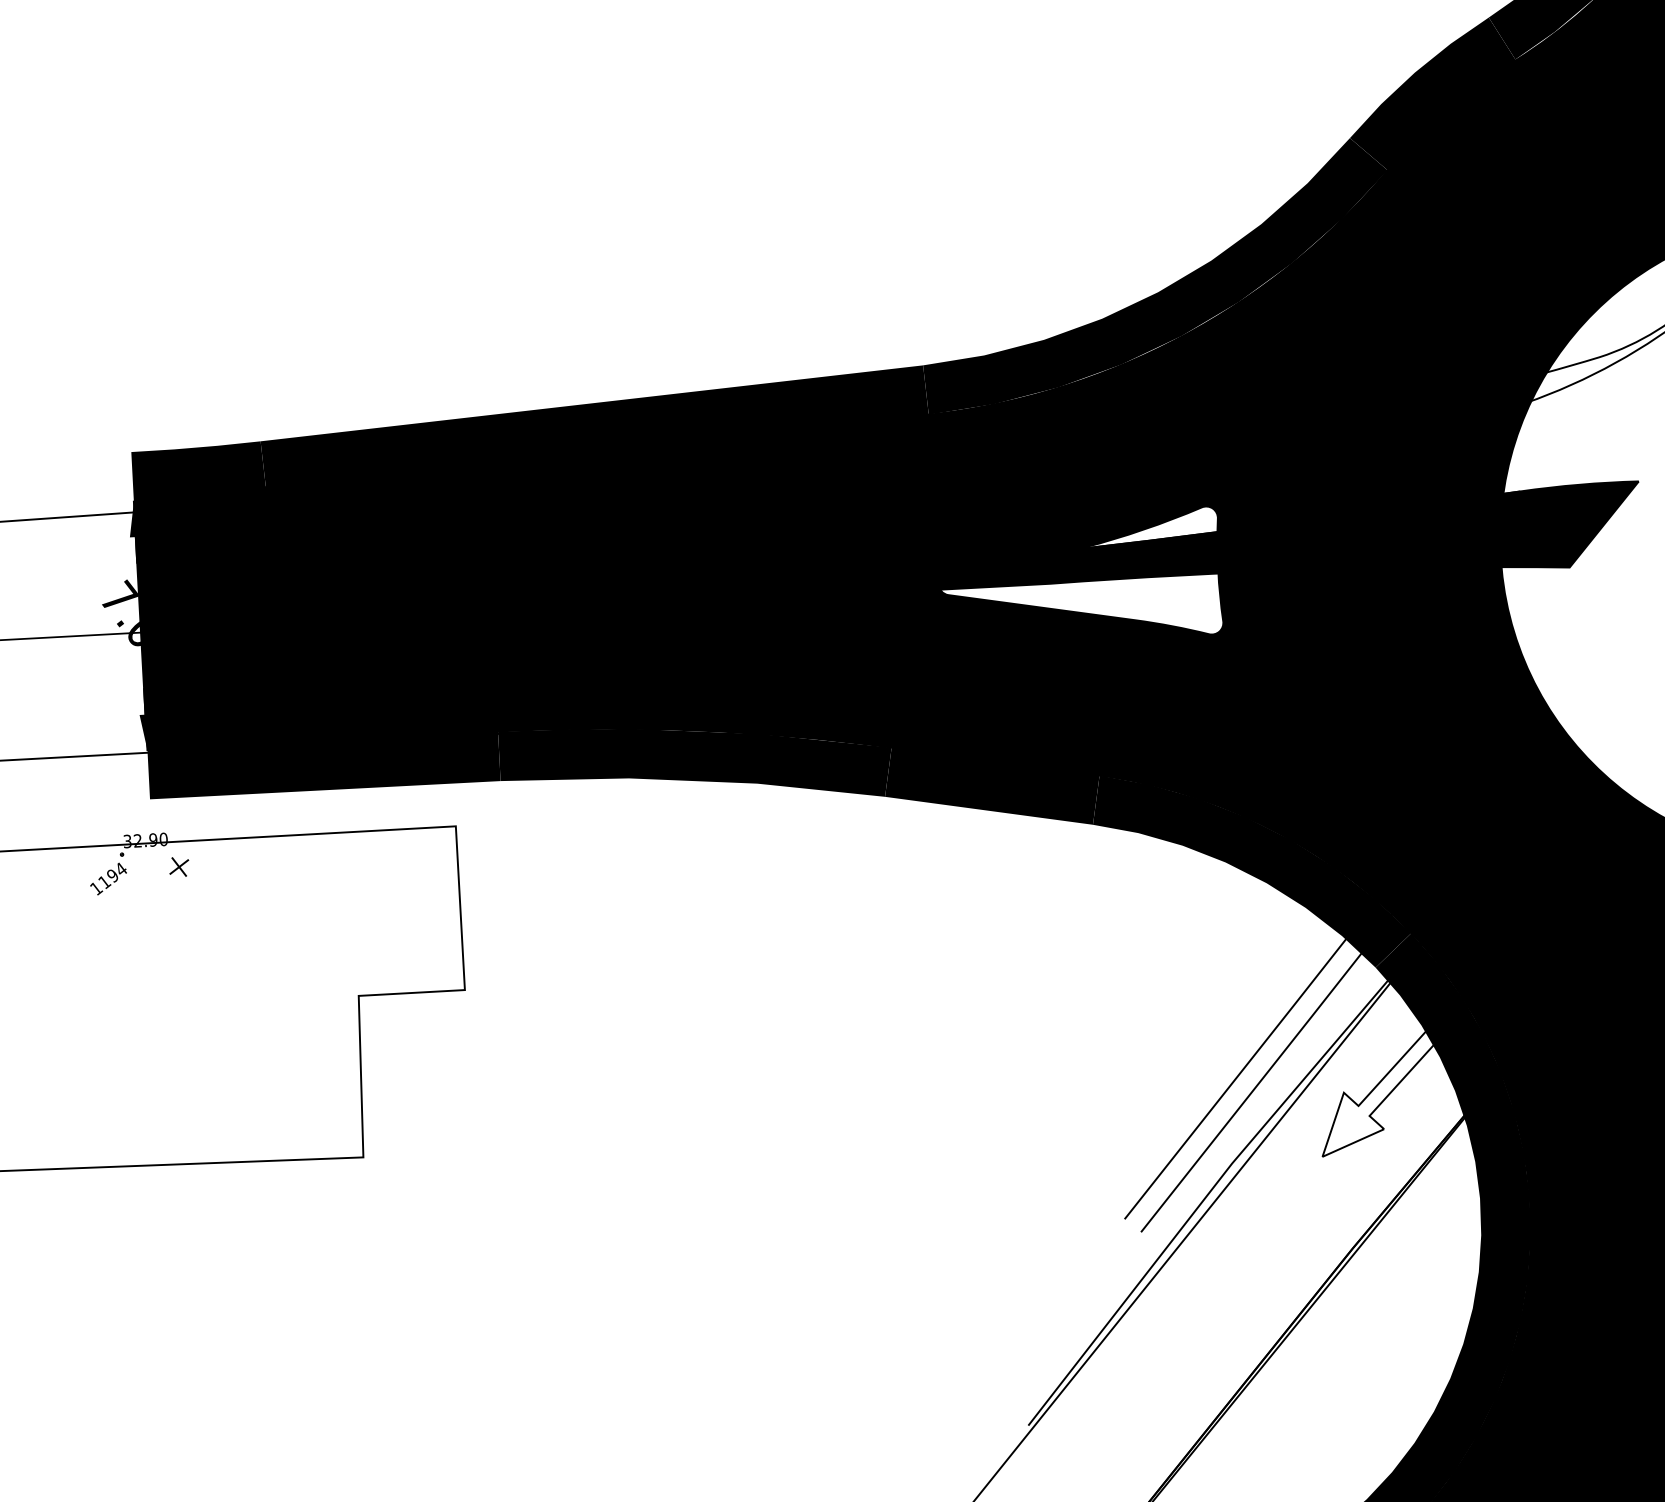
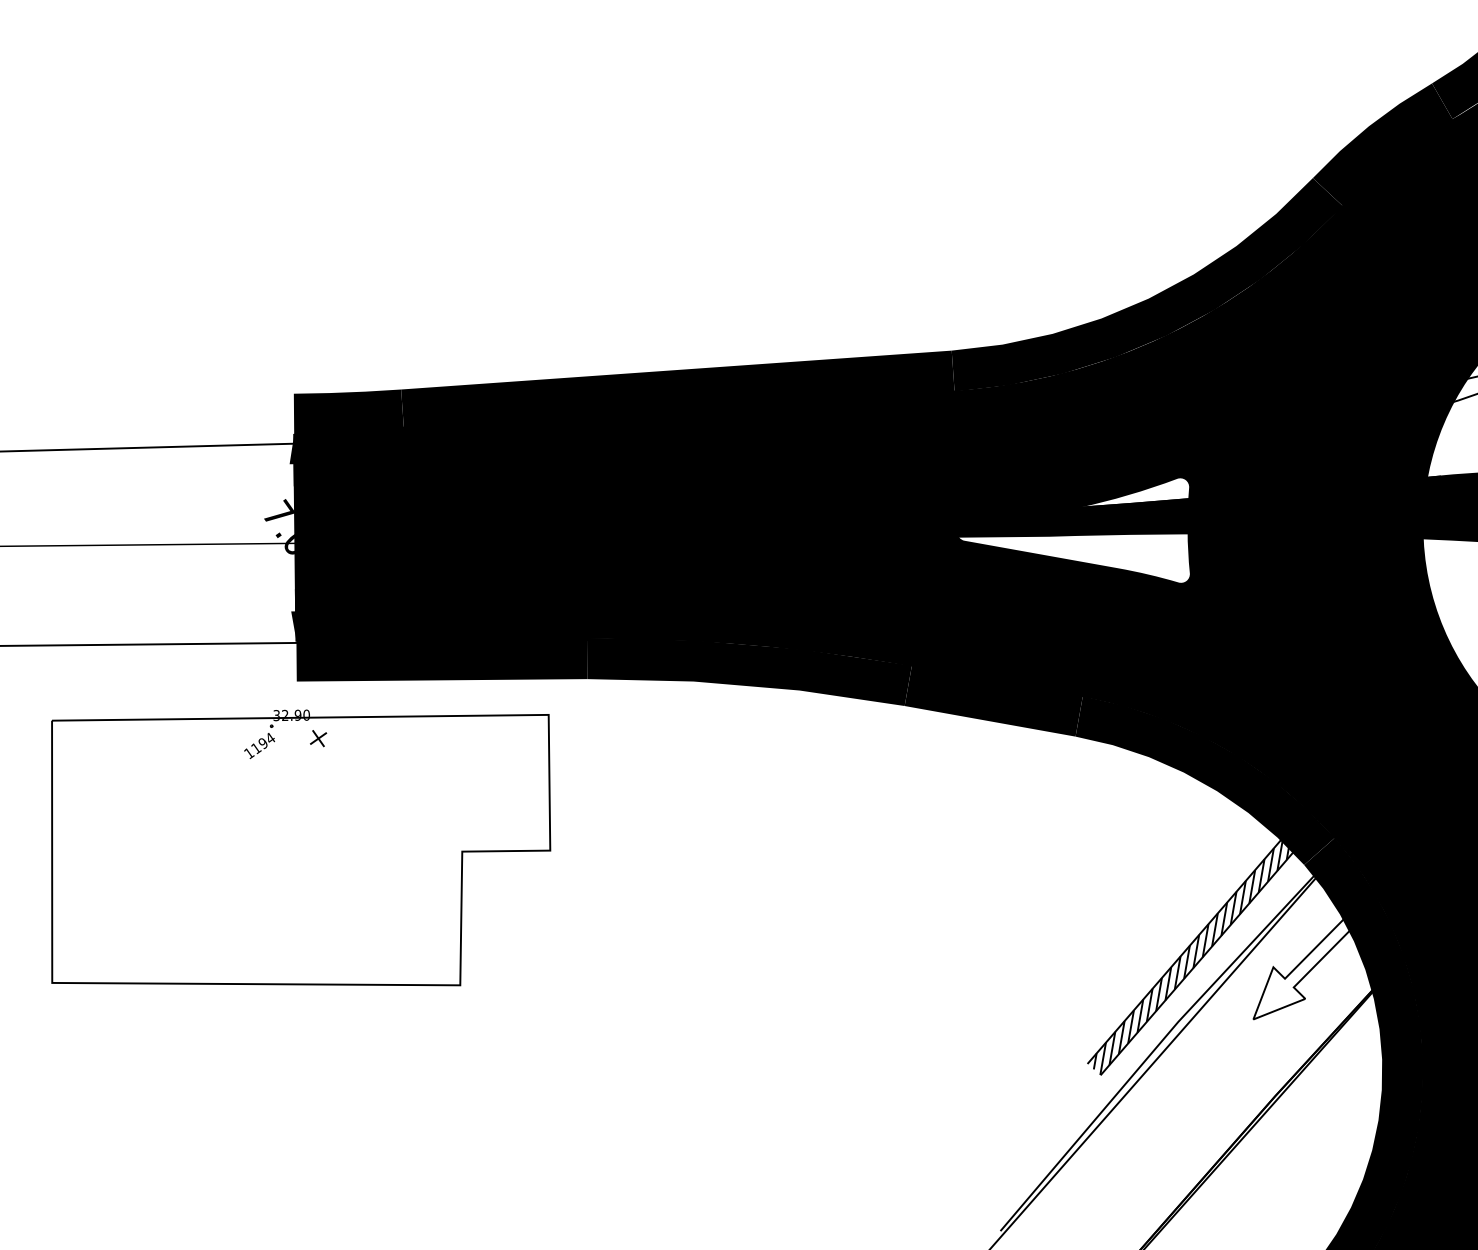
hatch: (1308, 1007) -> (1247, 895), added

